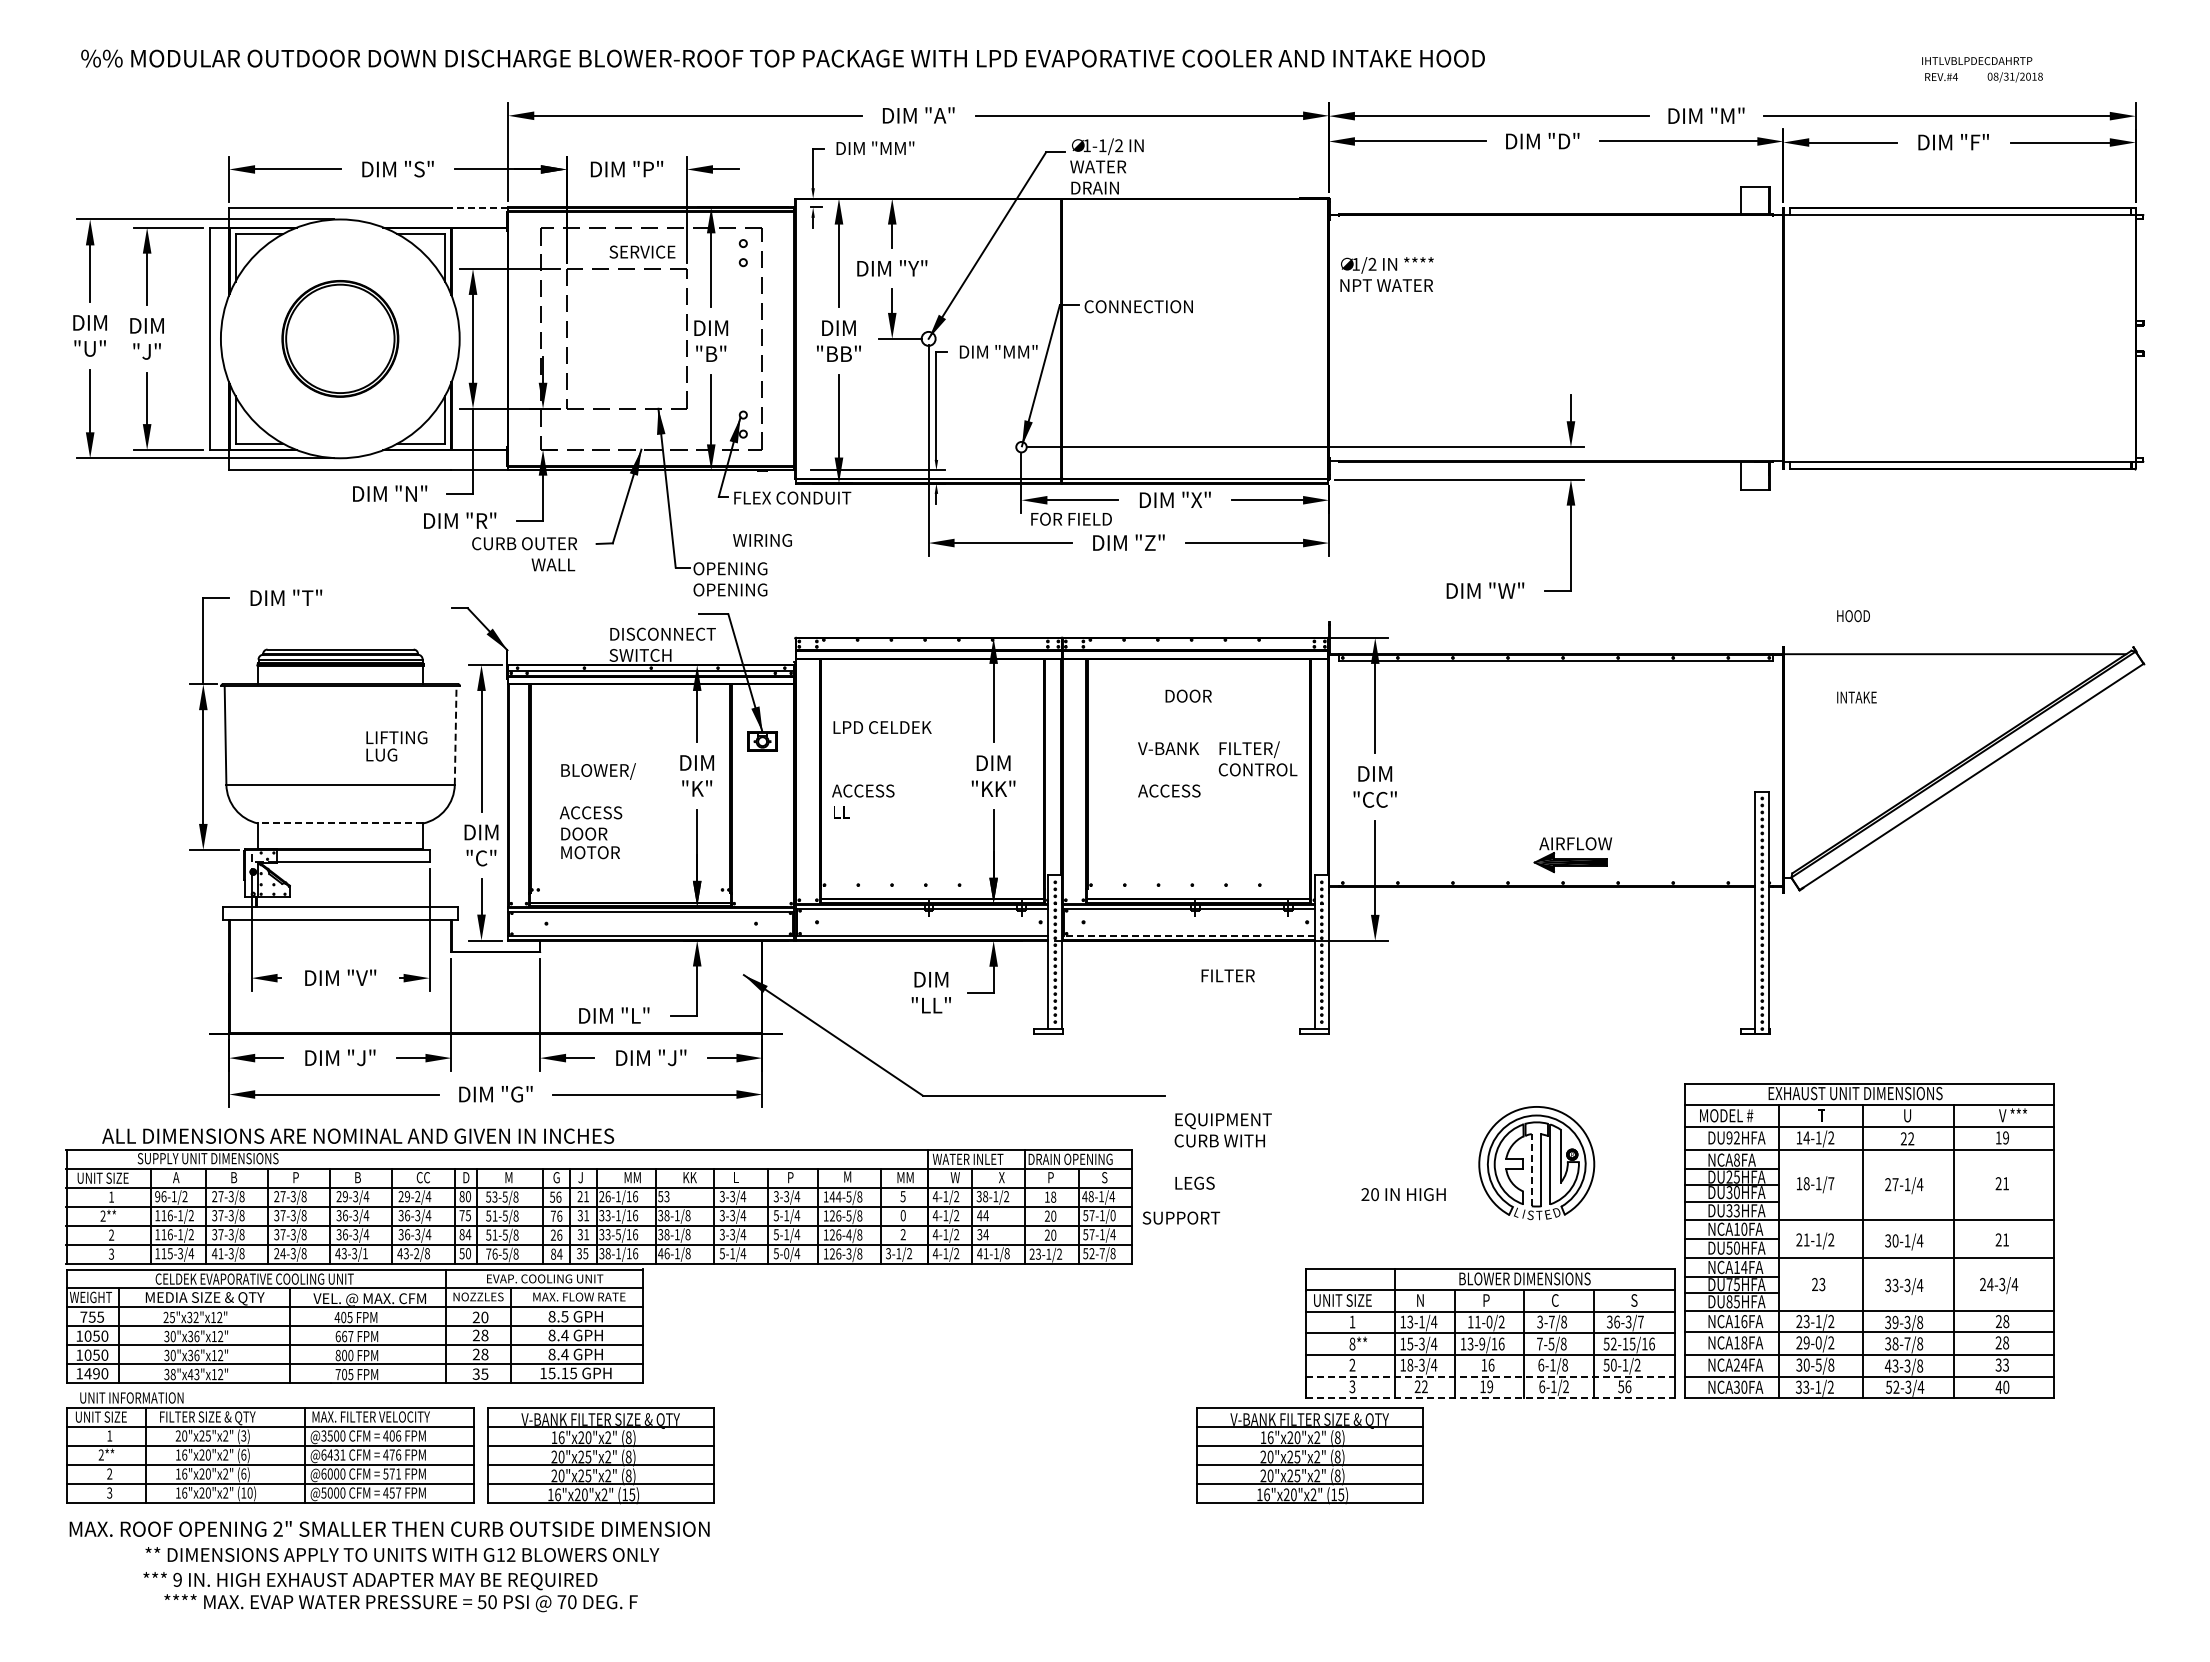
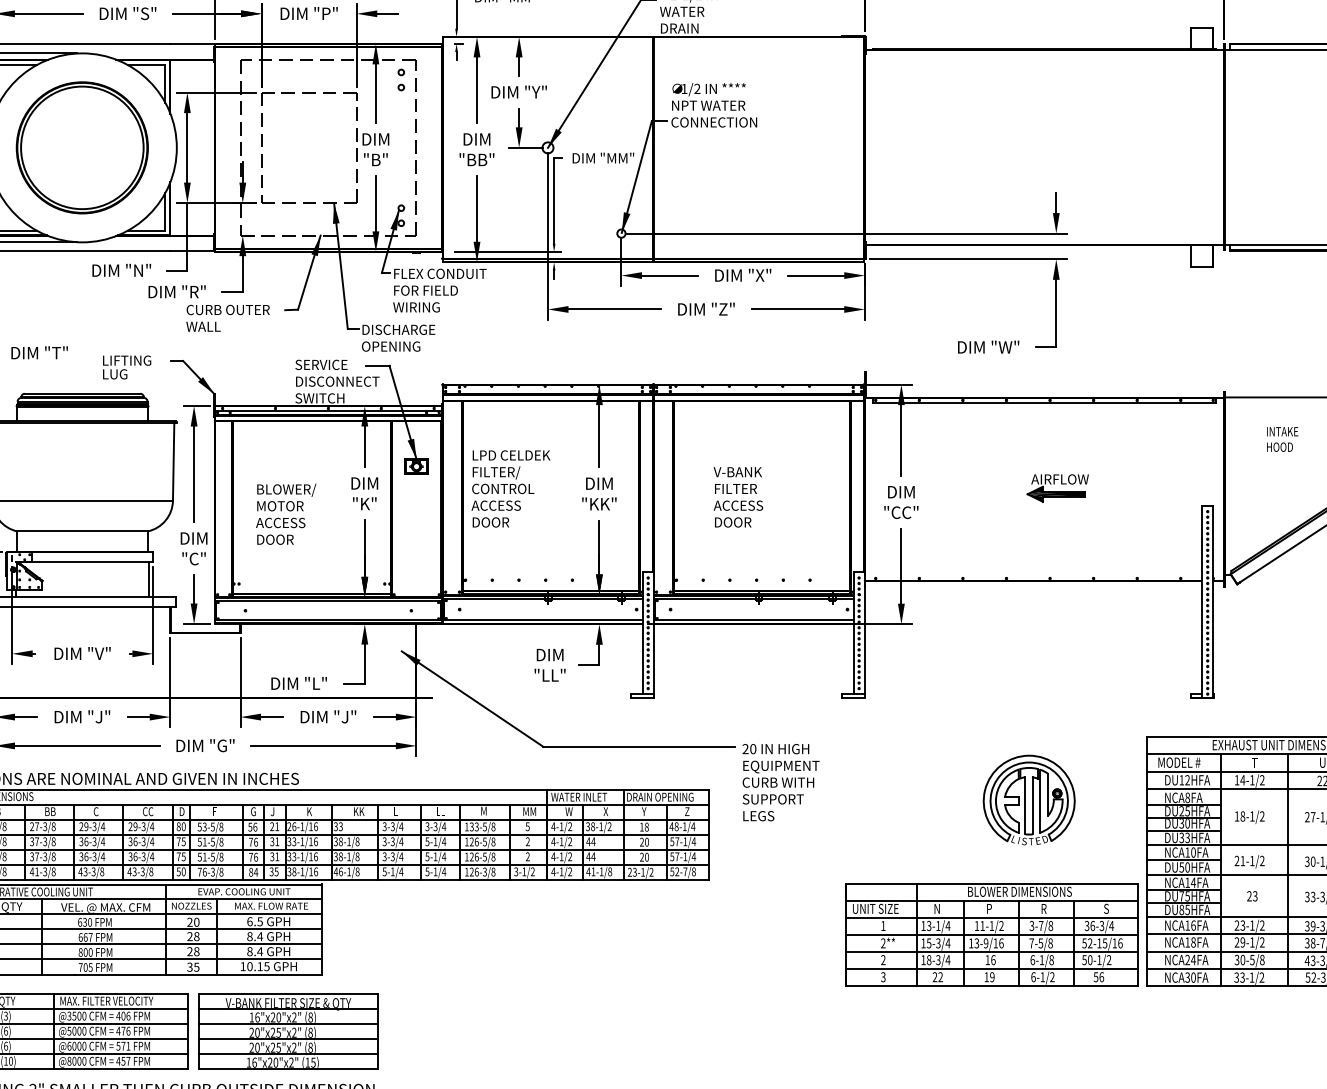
line: (479, 208) -> (192, 44), dashed -> solid
text: (642, 251) -> (321, 364), moved
text: (1386, 274) -> (708, 96), moved
part: (340, 338) -> (82, 147), size x1.43
text: (1071, 518) -> (425, 290), moved
text: (553, 564) -> (203, 326), moved
text: (739, 568) -> (398, 329), OPENING -> DISCHARGE
text: (1853, 616) -> (1279, 447), moved
text: (1188, 695) -> (733, 521), moved
line: (455, 735) -> (173, 461), dashed -> solid
text: (396, 746) -> (126, 367), moved
text: (1257, 758) -> (502, 479), moved
text: (856, 811) -> (490, 521), LL -> DOOR
line: (340, 823) -> (82, 531), dashed -> solid
text: (590, 852) -> (280, 506), moved
part: (1572, 855) -> (1057, 488), moved
line: (424, 884) -> (148, 579), added
line: (1188, 935) -> (753, 620), dashed -> solid
text: (1227, 975) -> (735, 488), moved
text: (1729, 1137) -> (1181, 779), DU92HFA -> DU12HFA
line: (1531, 1169) -> (1025, 805), dashed -> solid
text: (300, 1177) -> (50, 811), P -> BB
text: (357, 1177) -> (95, 811), B -> C
text: (508, 1177) -> (215, 811), M -> F
text: (632, 1177) -> (313, 811), MM -> K
text: (793, 1177) -> (441, 811), P -> LL
text: (1050, 1177) -> (644, 811), P -> Y
text: (1104, 1177) -> (687, 811), S -> Z
text: (1831, 1183) -> (1262, 816), 18-1/7 -> 18-1/2
text: (1403, 1194) -> (775, 749), moved
text: (660, 1196) -> (335, 826), 53 -> 33
text: (835, 1196) -> (474, 826), 144-5/8 -> 133-5/8
text: (417, 1197) -> (143, 827), 29-2/4 -> 29-3/4
text: (902, 1215) -> (527, 841), 0 -> 2
text: (1112, 1215) -> (693, 841), 57-1/0 -> 57-1/4
text: (1181, 1217) -> (773, 798), moved
text: (465, 1234) -> (181, 856), 84 -> 75
text: (552, 1234) -> (250, 856), 26 -> 76
text: (617, 1234) -> (301, 856), 33-5/16 -> 33-1/16
text: (848, 1234) -> (484, 856), 126-4/8 -> 126-5/8
text: (979, 1234) -> (588, 856), 34 -> 44
text: (279, 1253) -> (34, 871), 24-3/8 -> 41-3/8
text: (364, 1253) -> (101, 871), 43-3/1 -> 43-3/8
text: (505, 1253) -> (213, 871), 76-5/8 -> 76-3/8
text: (786, 1253) -> (435, 871), 5-0/4 -> 5-1/4
text: (416, 1254) -> (142, 872), 43-2/8 -> 43-3/8
text: (1555, 1300) -> (1044, 908), C -> R
text: (551, 1316) -> (249, 921), 8.5 -> 6.5
text: (343, 1317) -> (84, 922), 405 -> 630
text: (1489, 1321) -> (991, 925), 11-0/2 -> 11-1/2
text: (1640, 1321) -> (1111, 925), 36-3/7 -> 36-3/4
text: (1818, 1342) -> (1252, 942), 29-0/2 -> 29-1/2
text: (1352, 1343) -> (883, 942), 8** -> 2**
text: (551, 1373) -> (249, 966), 15.15 -> 10.15
line: (1490, 1376) -> (992, 969), dashed -> solid
line: (1490, 1398) -> (992, 986), dashed -> solid
text: (333, 1454) -> (76, 1030), @6431 -> @5000
part: (1309, 1455) -> (849, 1031), removed
text: (323, 1492) -> (69, 1060), @5000 -> @8000

